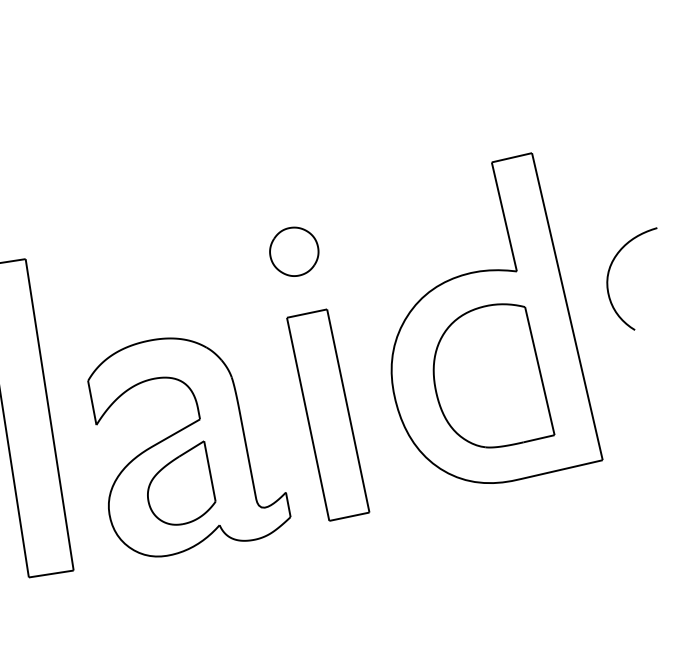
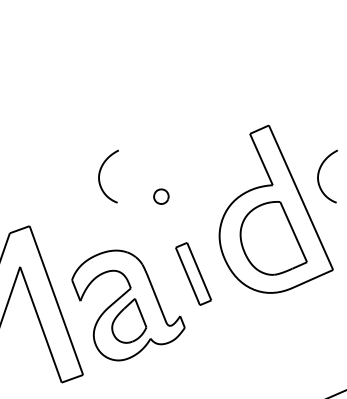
curve: (183, 186) -> (100, 175), added
part: (294, 251) -> (161, 196), size x0.6
part: (328, 414) -> (193, 273), size x0.6

